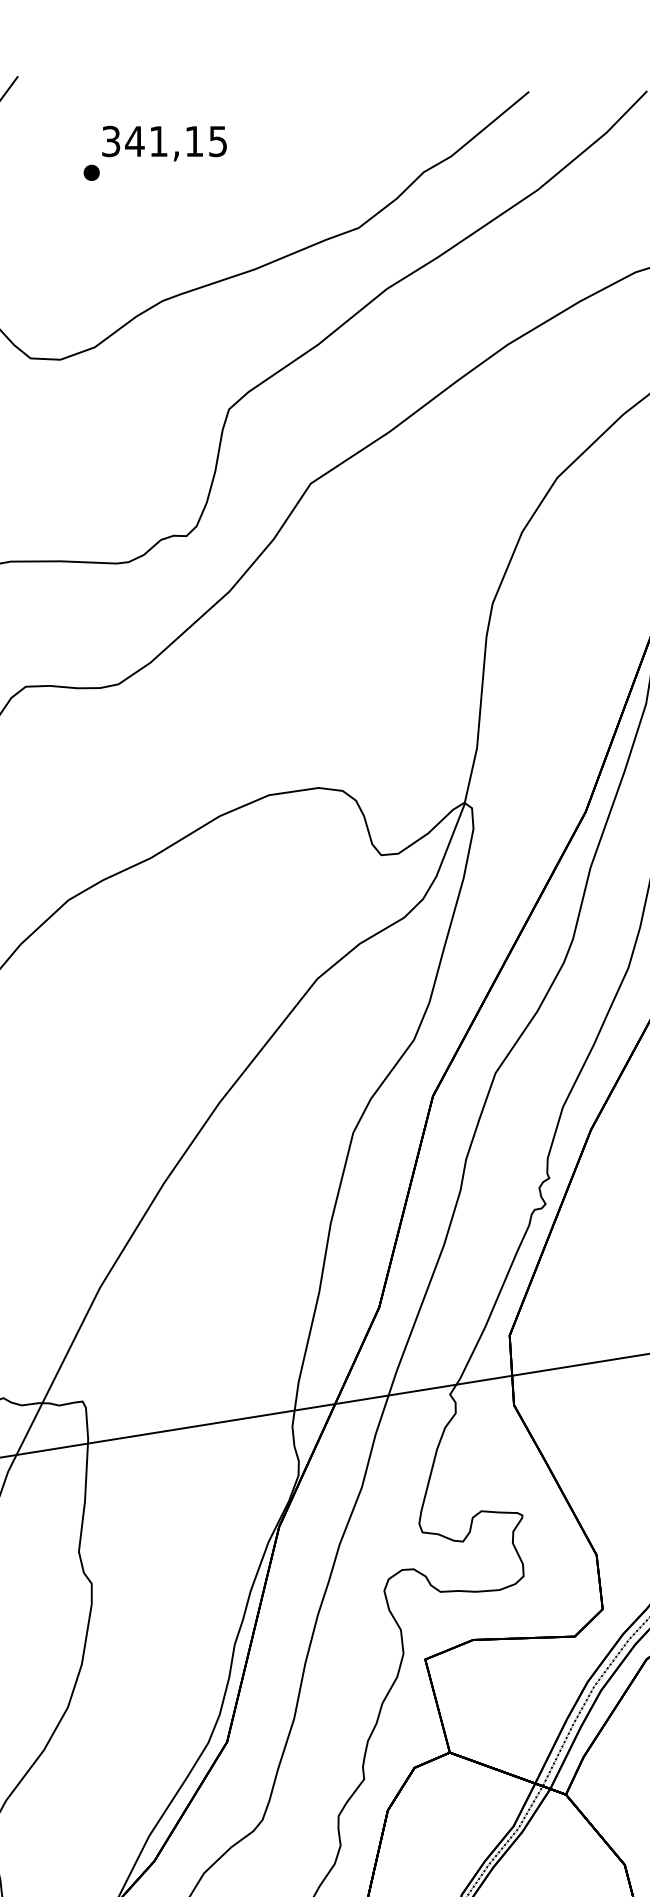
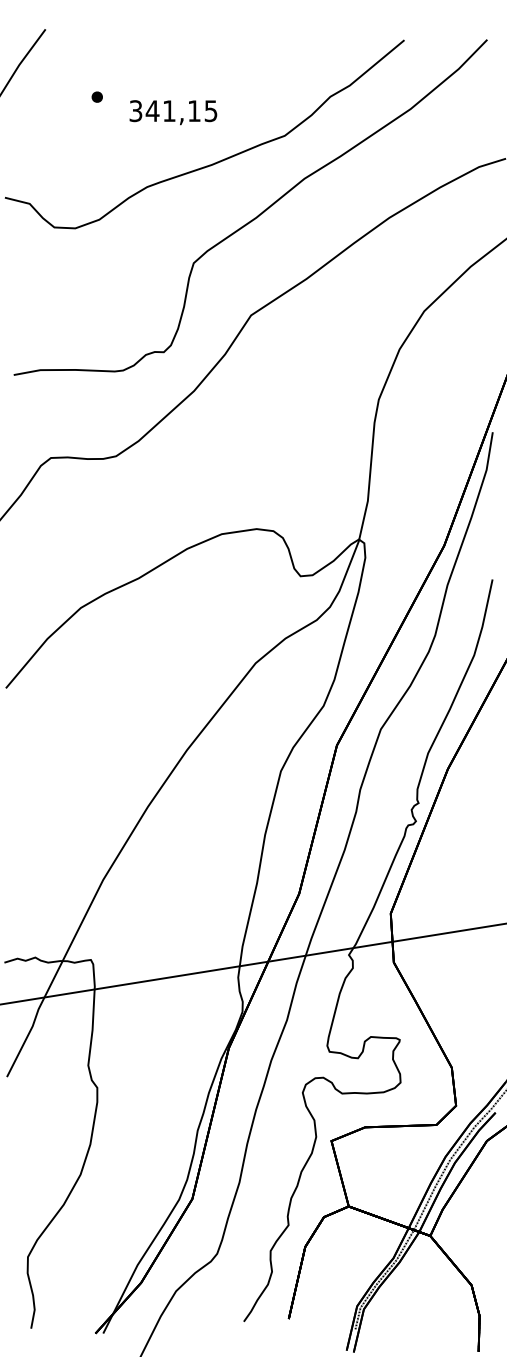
text: (164, 143) -> (173, 112), moved

